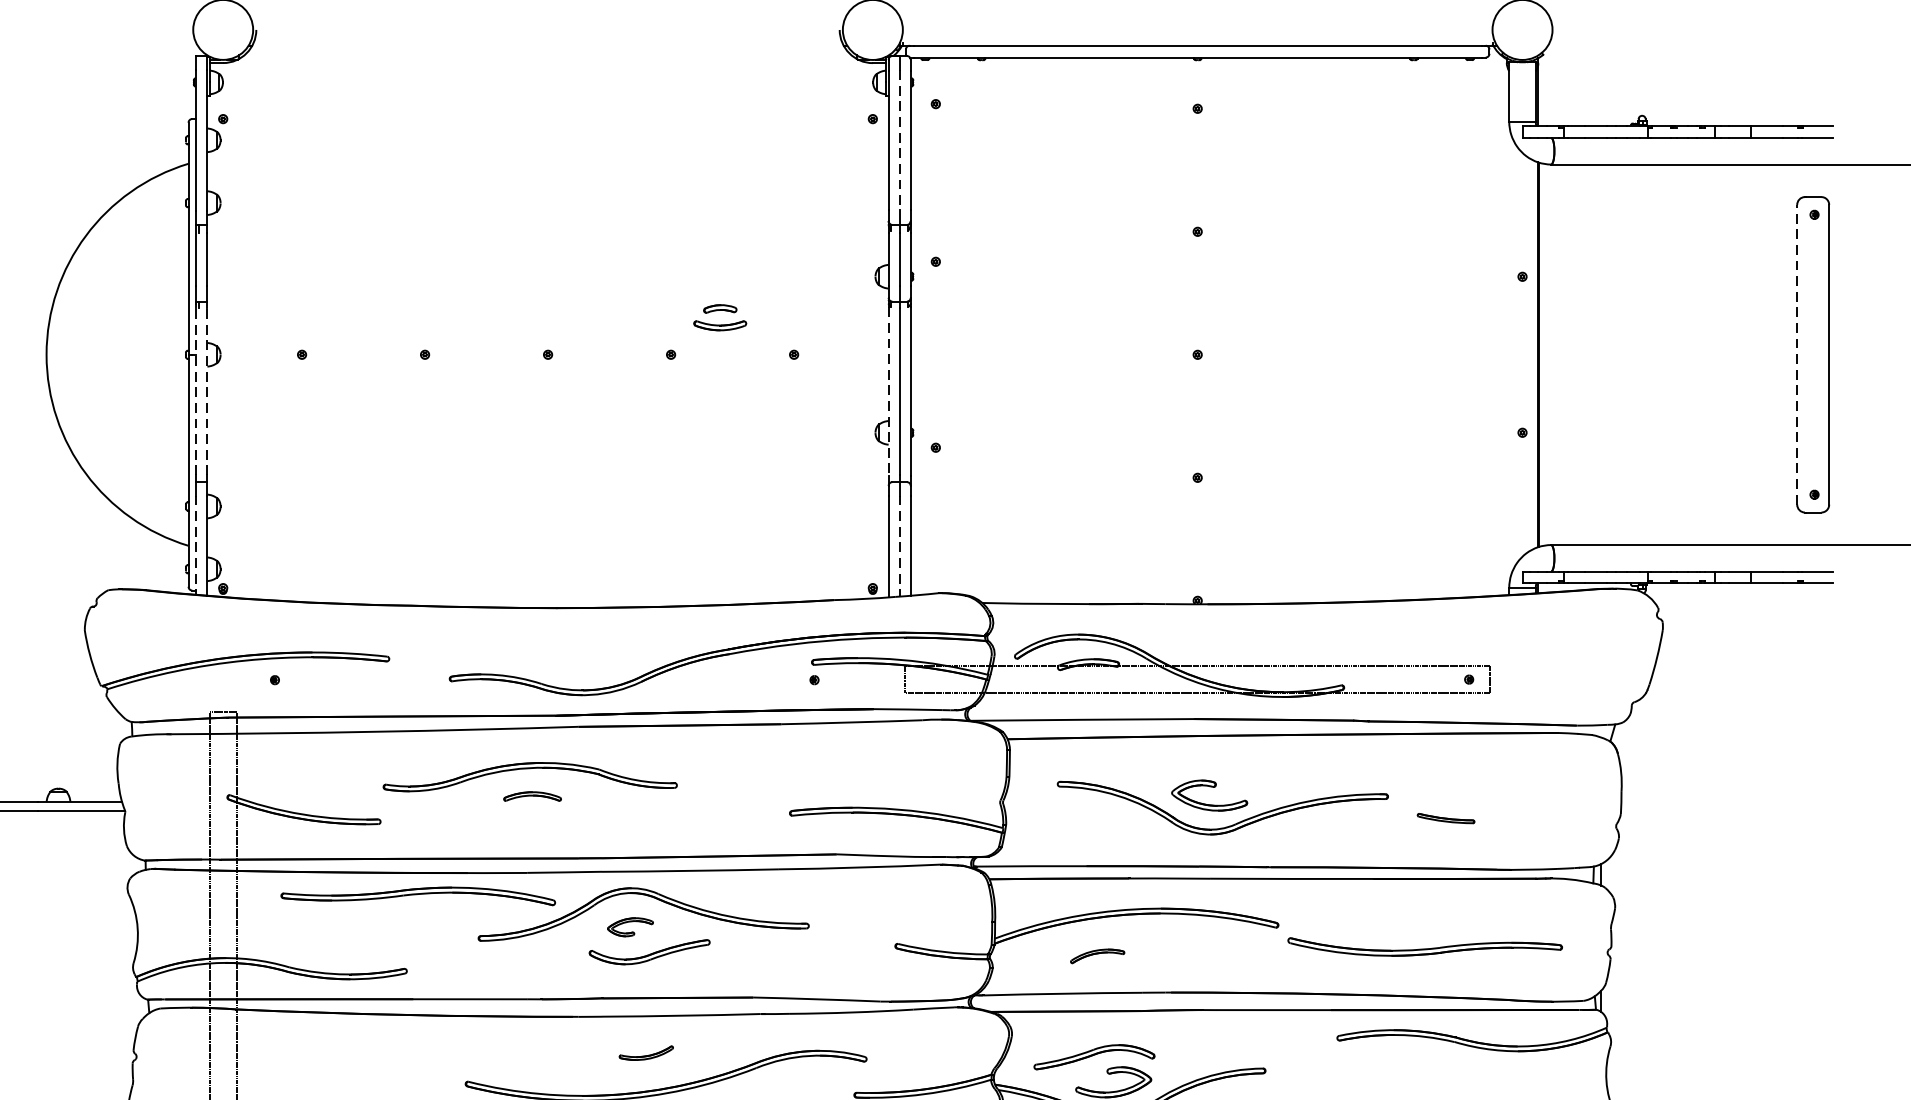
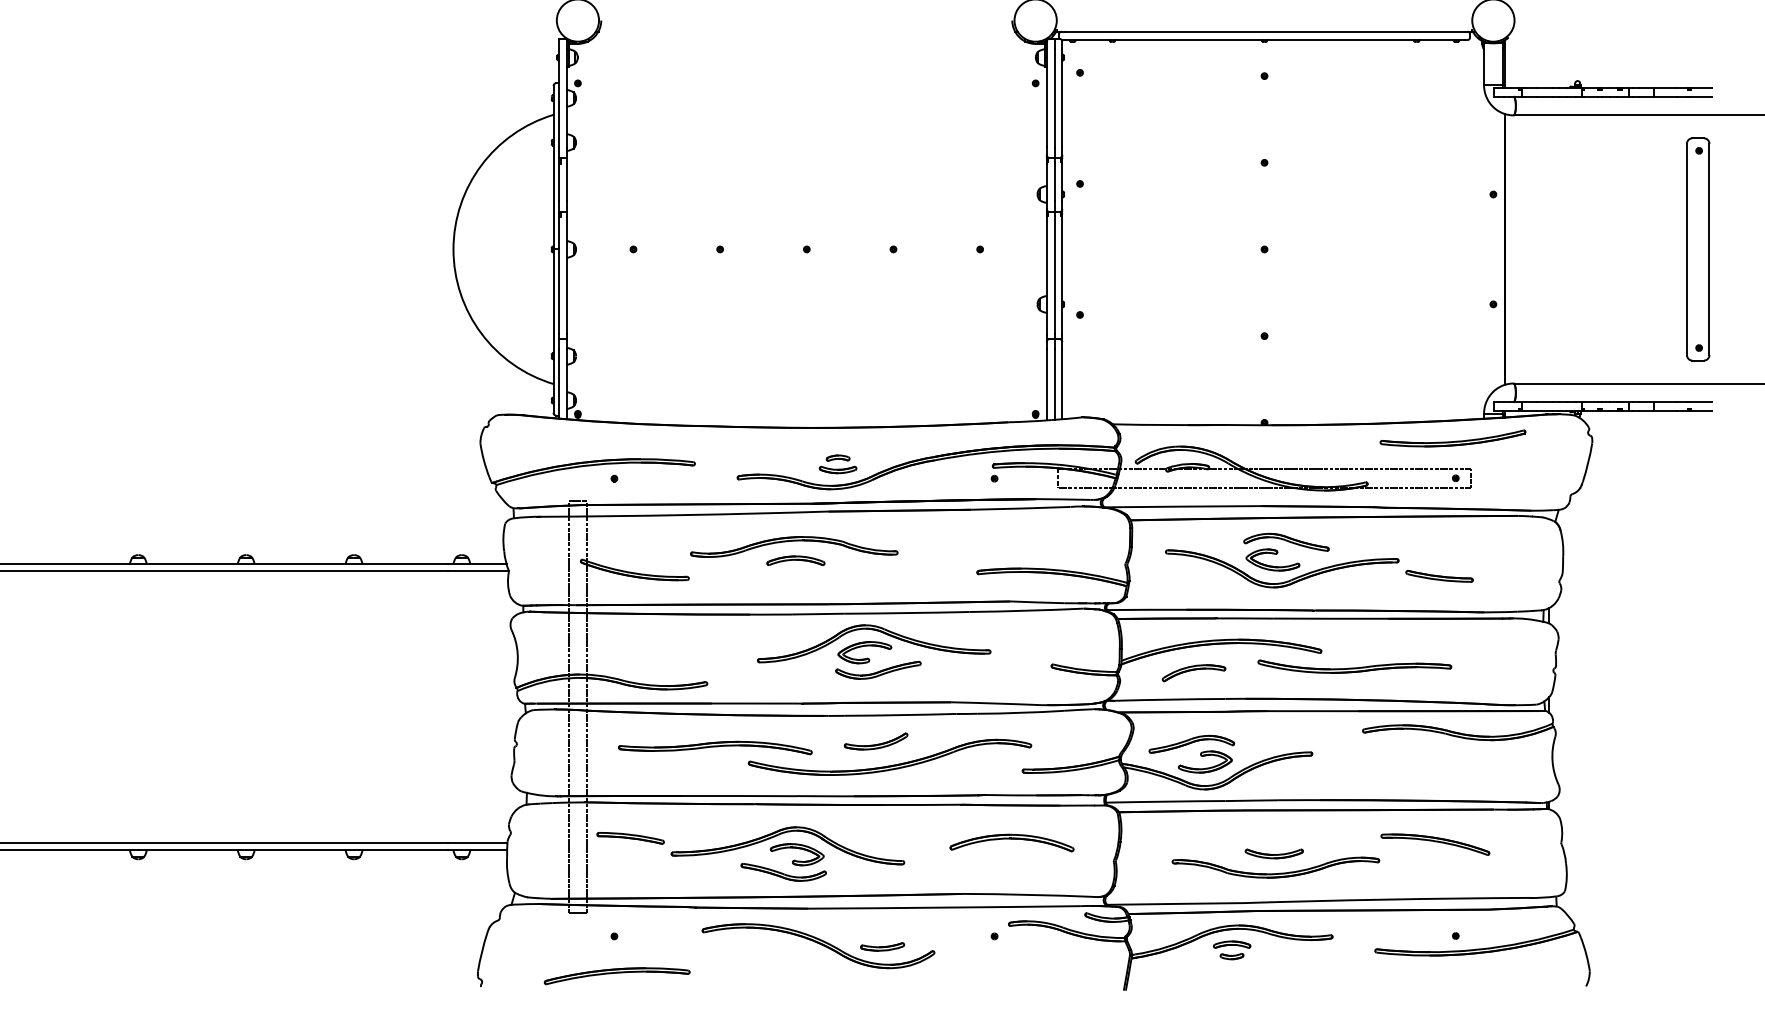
line: (899, 140) -> (1054, 98), dashed -> solid
part: (719, 317) -> (837, 464), moved
line: (1796, 354) -> (1686, 249), dashed -> solid
line: (197, 391) -> (559, 275), dashed -> solid
line: (206, 391) -> (566, 275), dashed -> solid
line: (888, 391) -> (1046, 275), dashed -> solid
line: (197, 545) -> (559, 383), dashed -> solid
line: (899, 546) -> (1054, 384), dashed -> solid
part: (1464, 623) -> (1452, 438), added
part: (1228, 769) -> (1286, 541), added
part: (531, 796) -> (795, 560), size x1.43
part: (1446, 817) -> (1439, 575), size x1.67
part: (418, 895) -> (715, 747), moved
part: (629, 926) -> (864, 652), size x1.67
part: (1424, 946) -> (1354, 666), moved
part: (1096, 956) -> (1193, 673), size x1.67
part: (645, 1053) -> (875, 741), size x1.67

